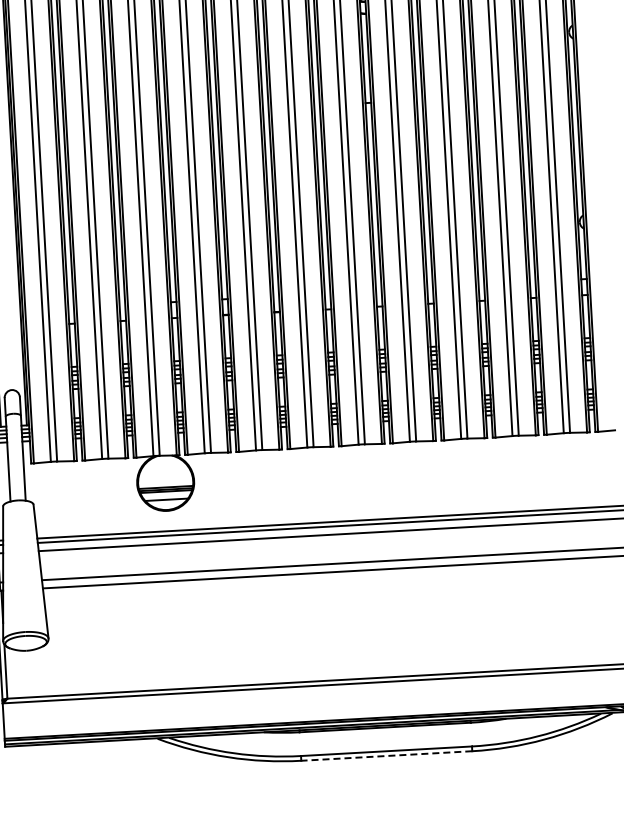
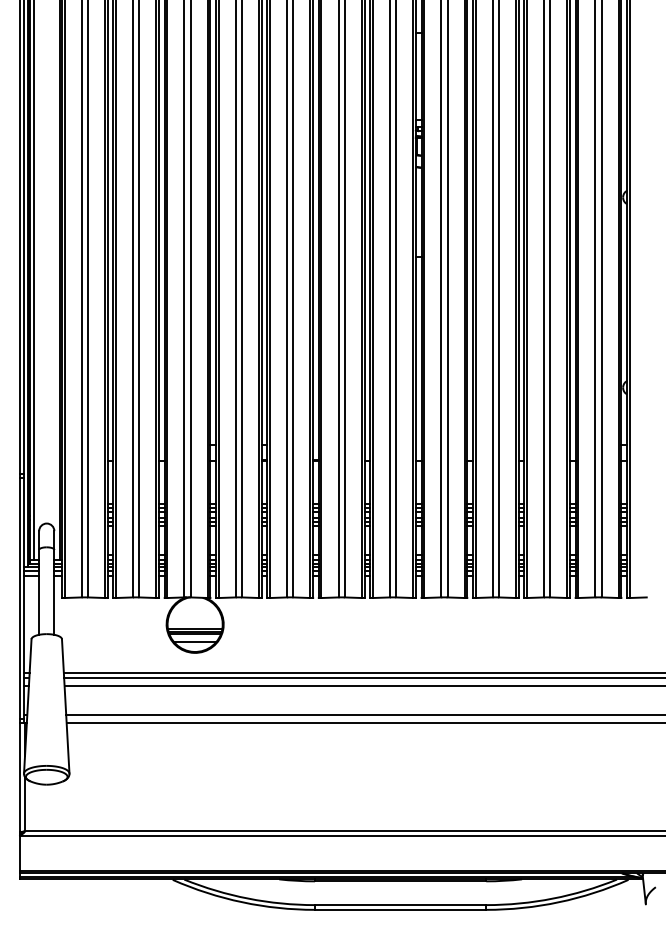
line: (386, 755) -> (400, 909), dashed -> solid

